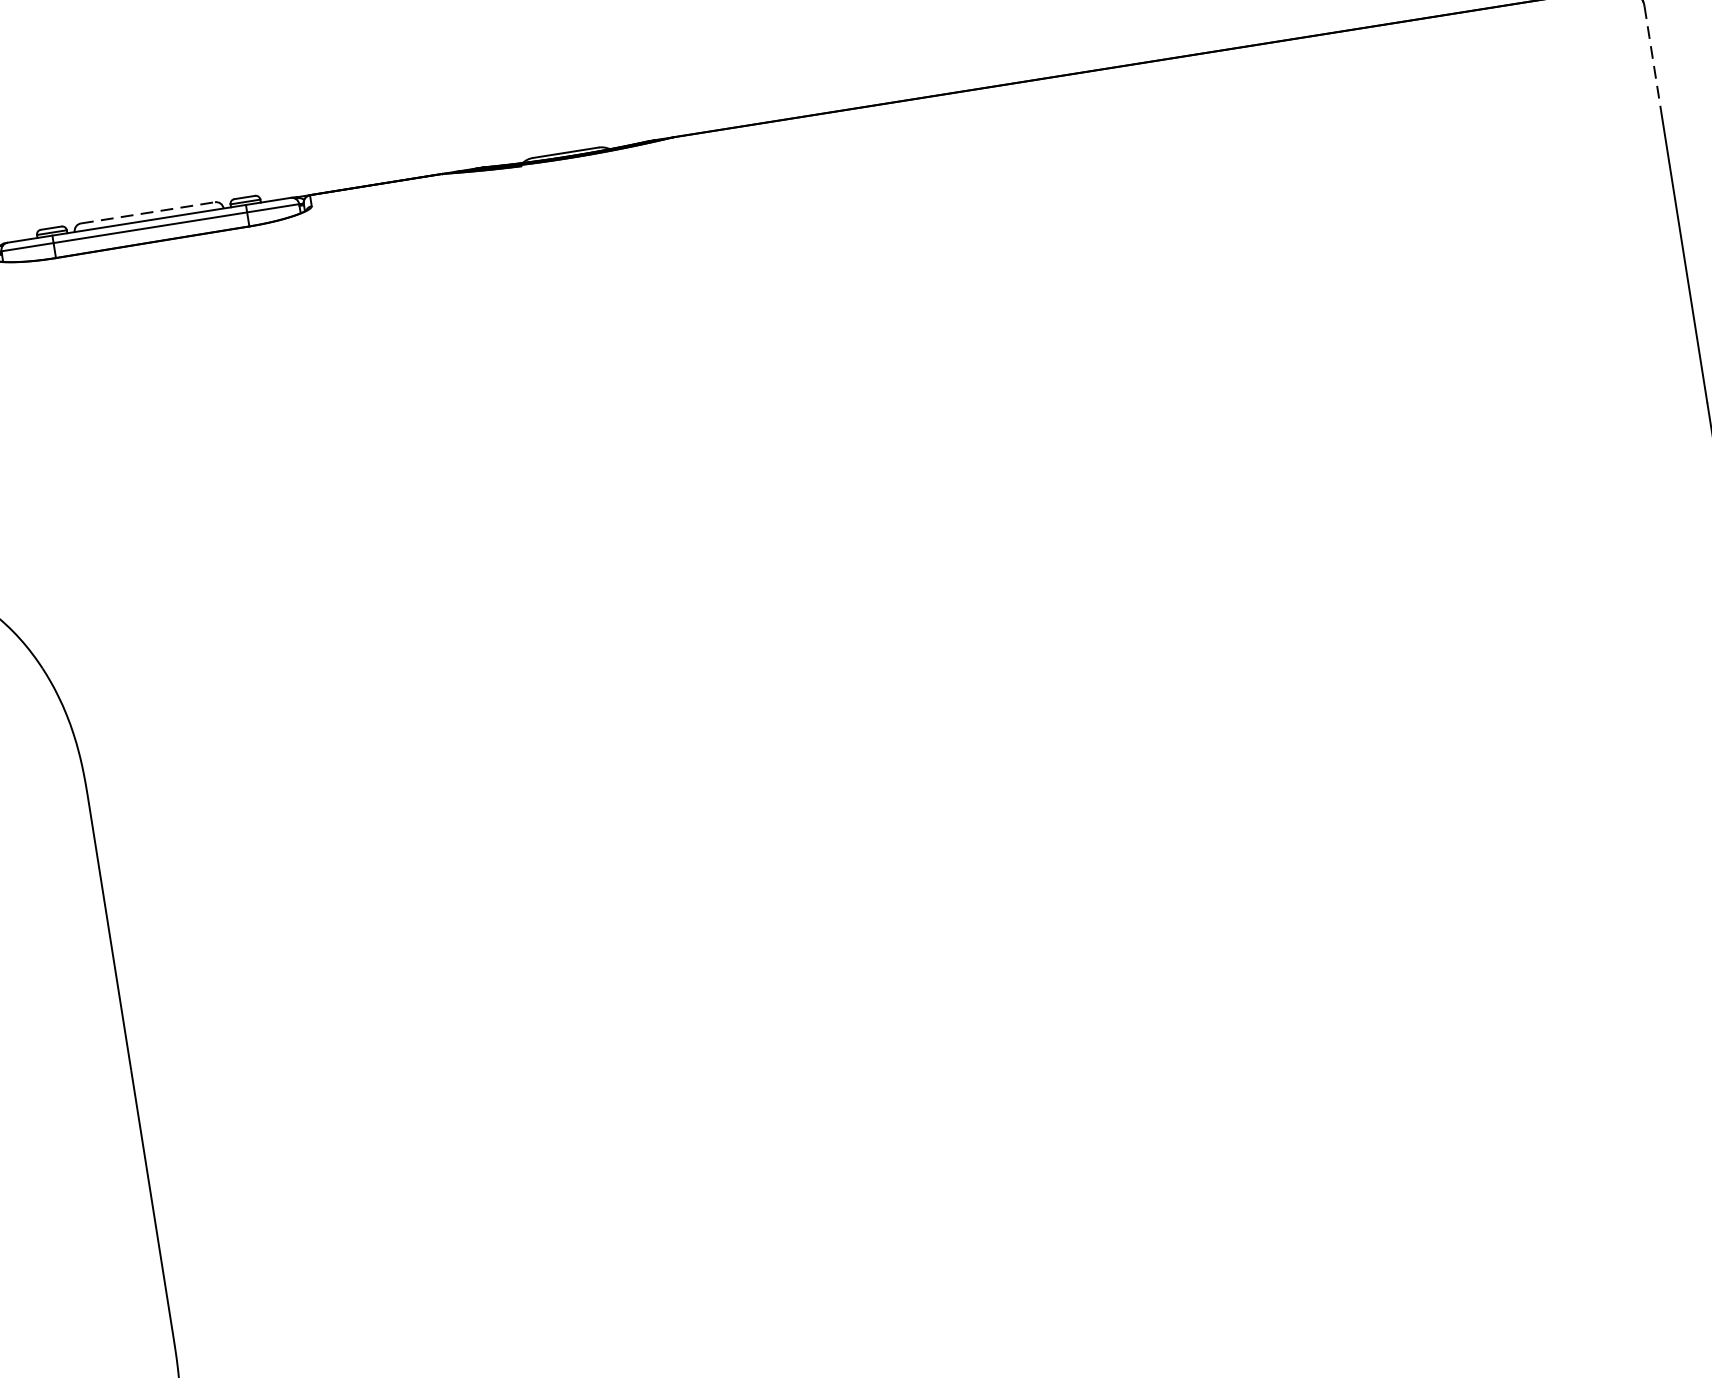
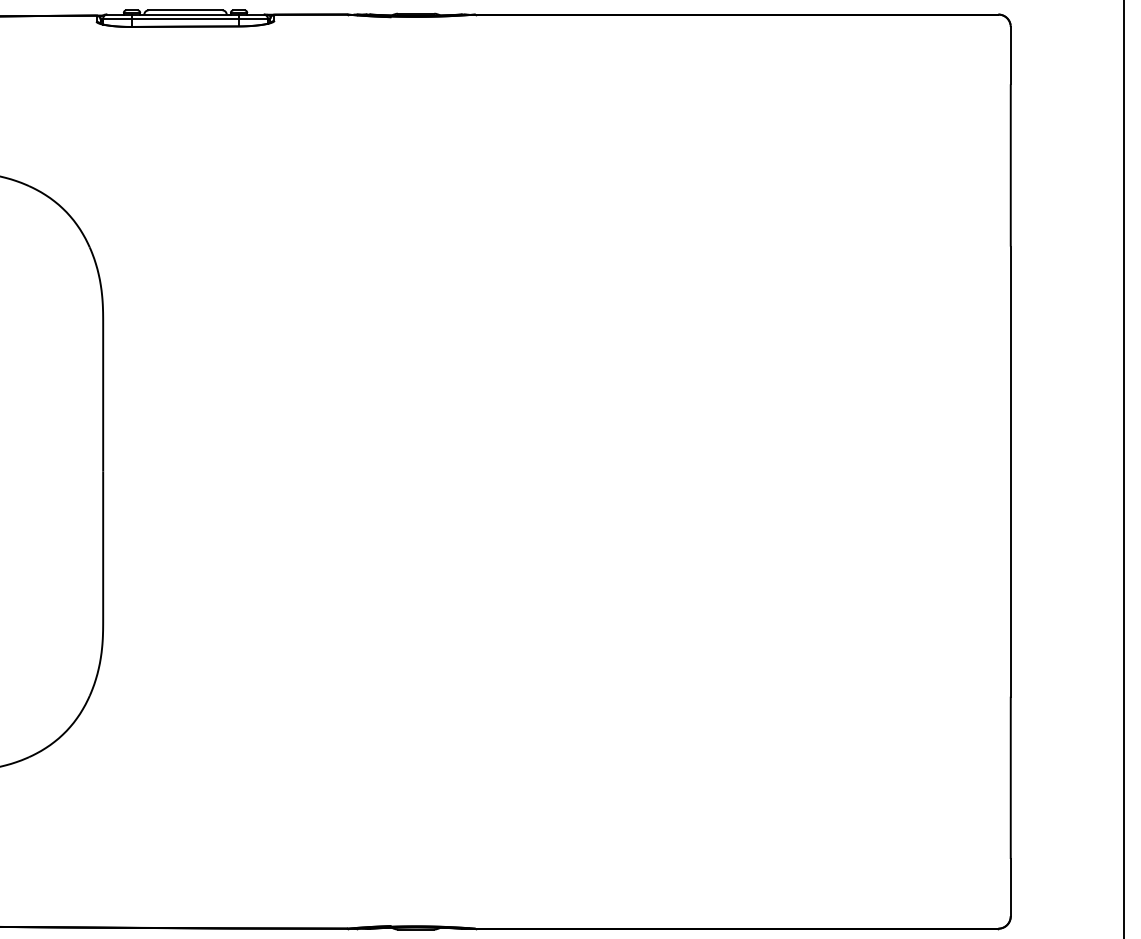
line: (1652, 58) -> (1010, 55), dashed -> solid
line: (149, 212) -> (186, 10), dashed -> solid

